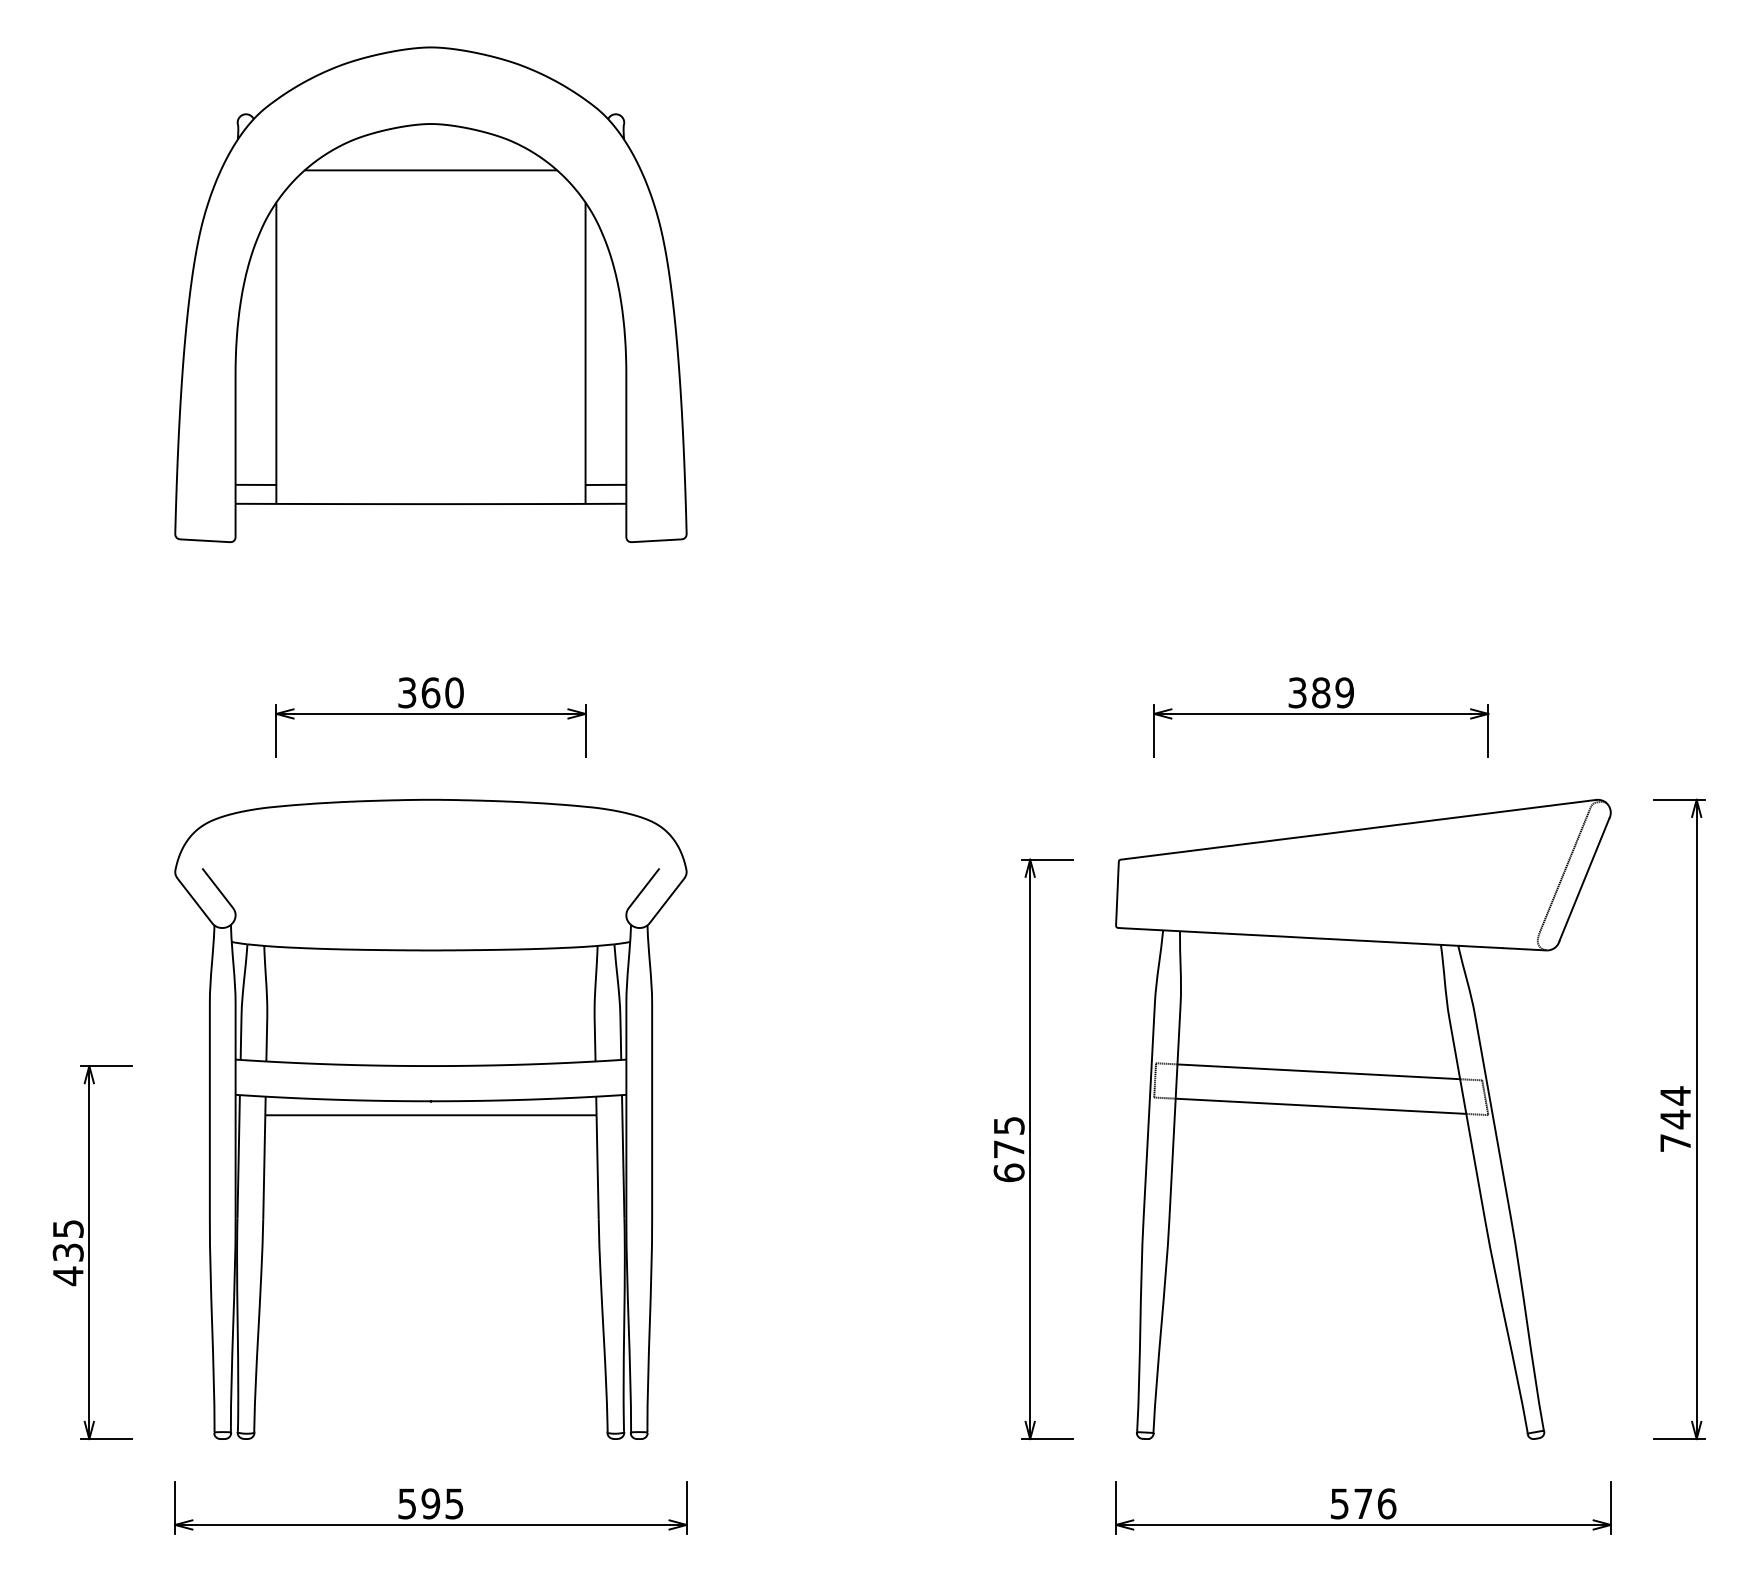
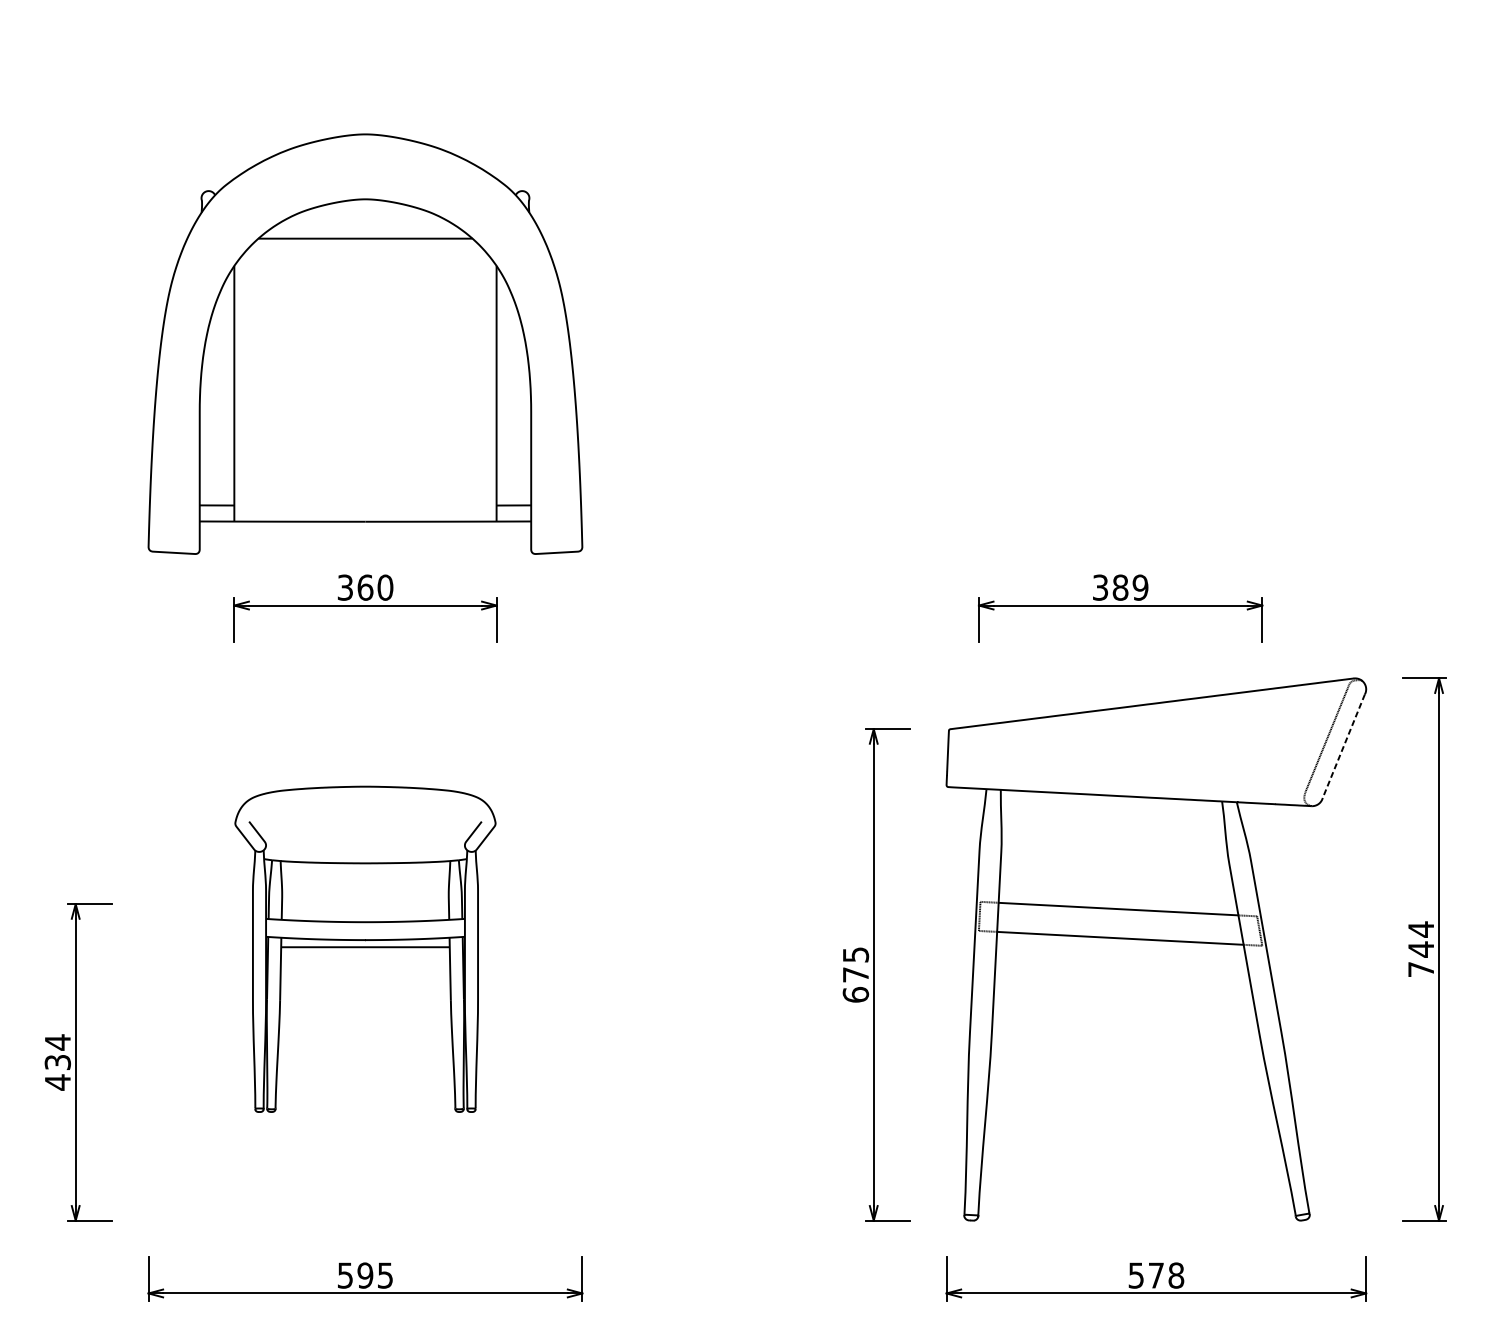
part: (430, 294) -> (365, 343), moved
line: (1584, 879) -> (1343, 745), solid -> dashed
part: (430, 1118) -> (365, 948), size x0.6
text: (68, 1228) -> (58, 1042), 435 -> 434
text: (1386, 1503) -> (1175, 1275), 576 -> 578

